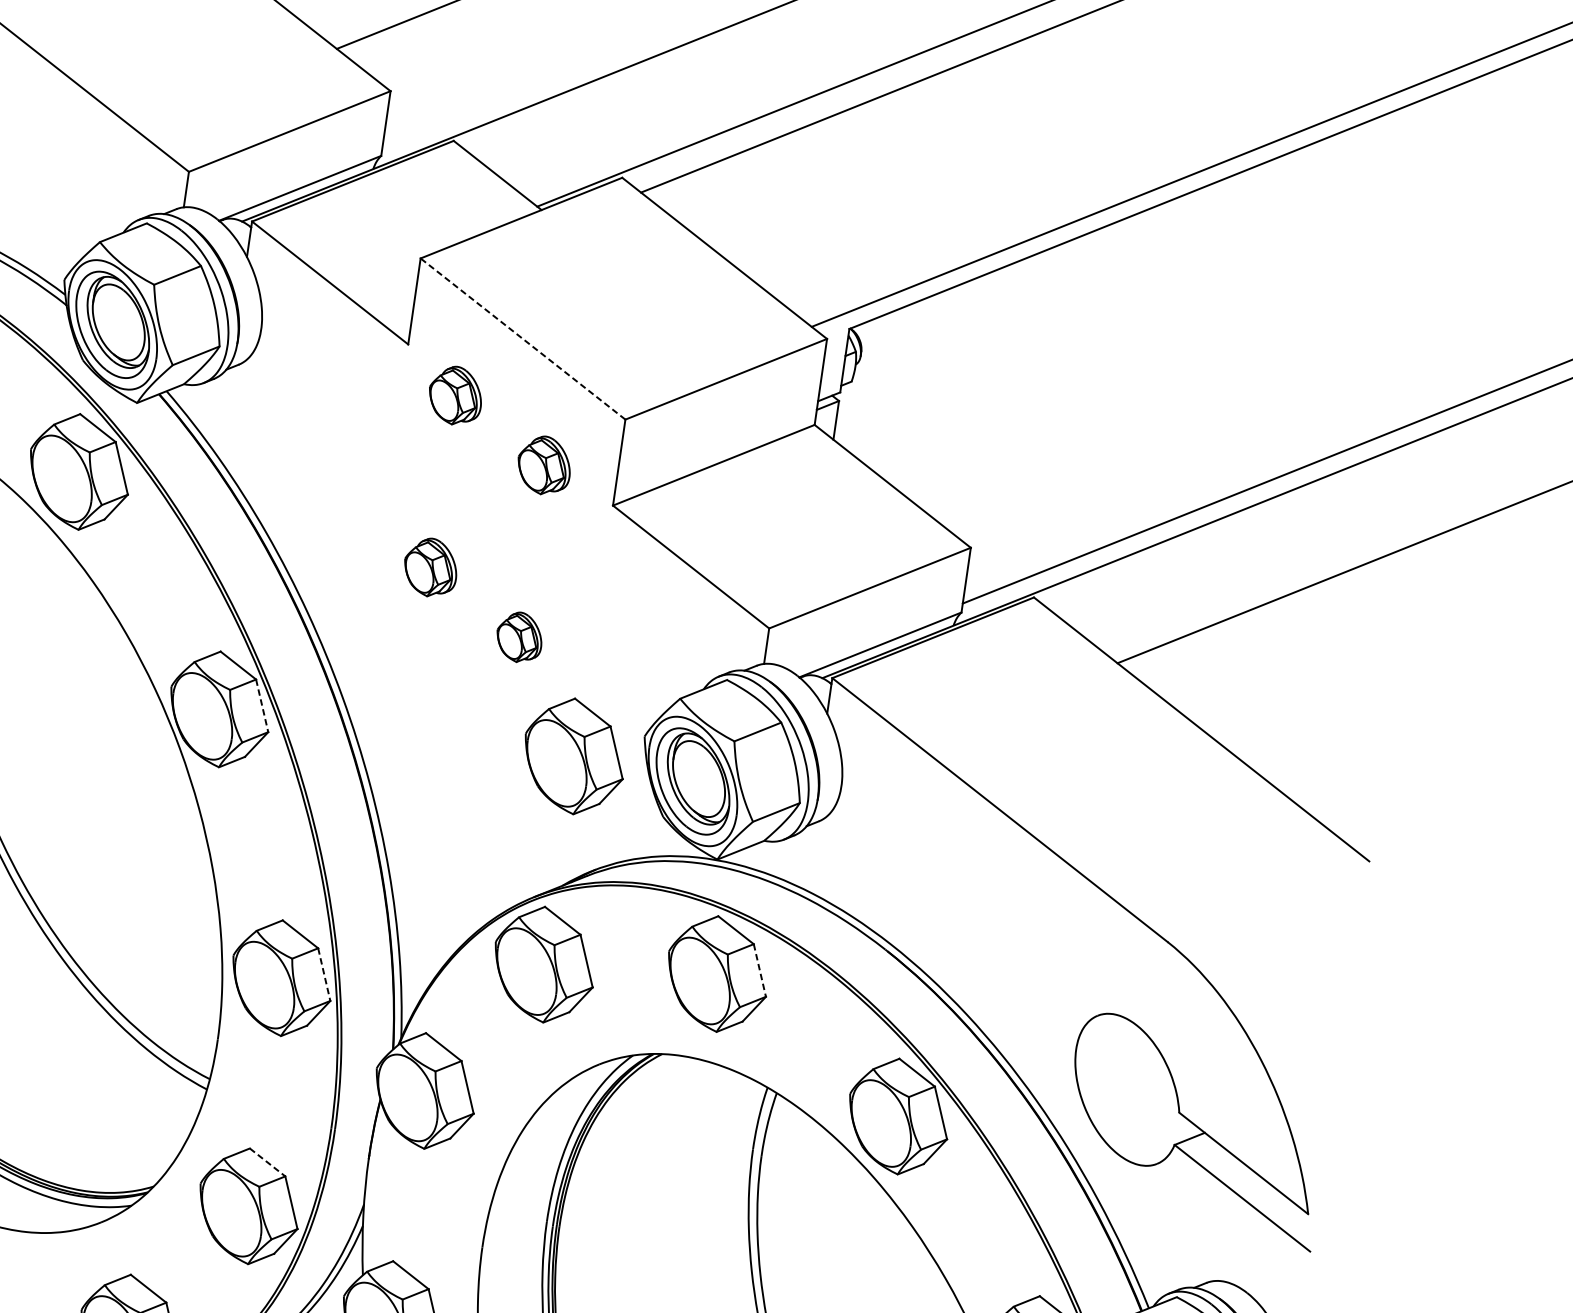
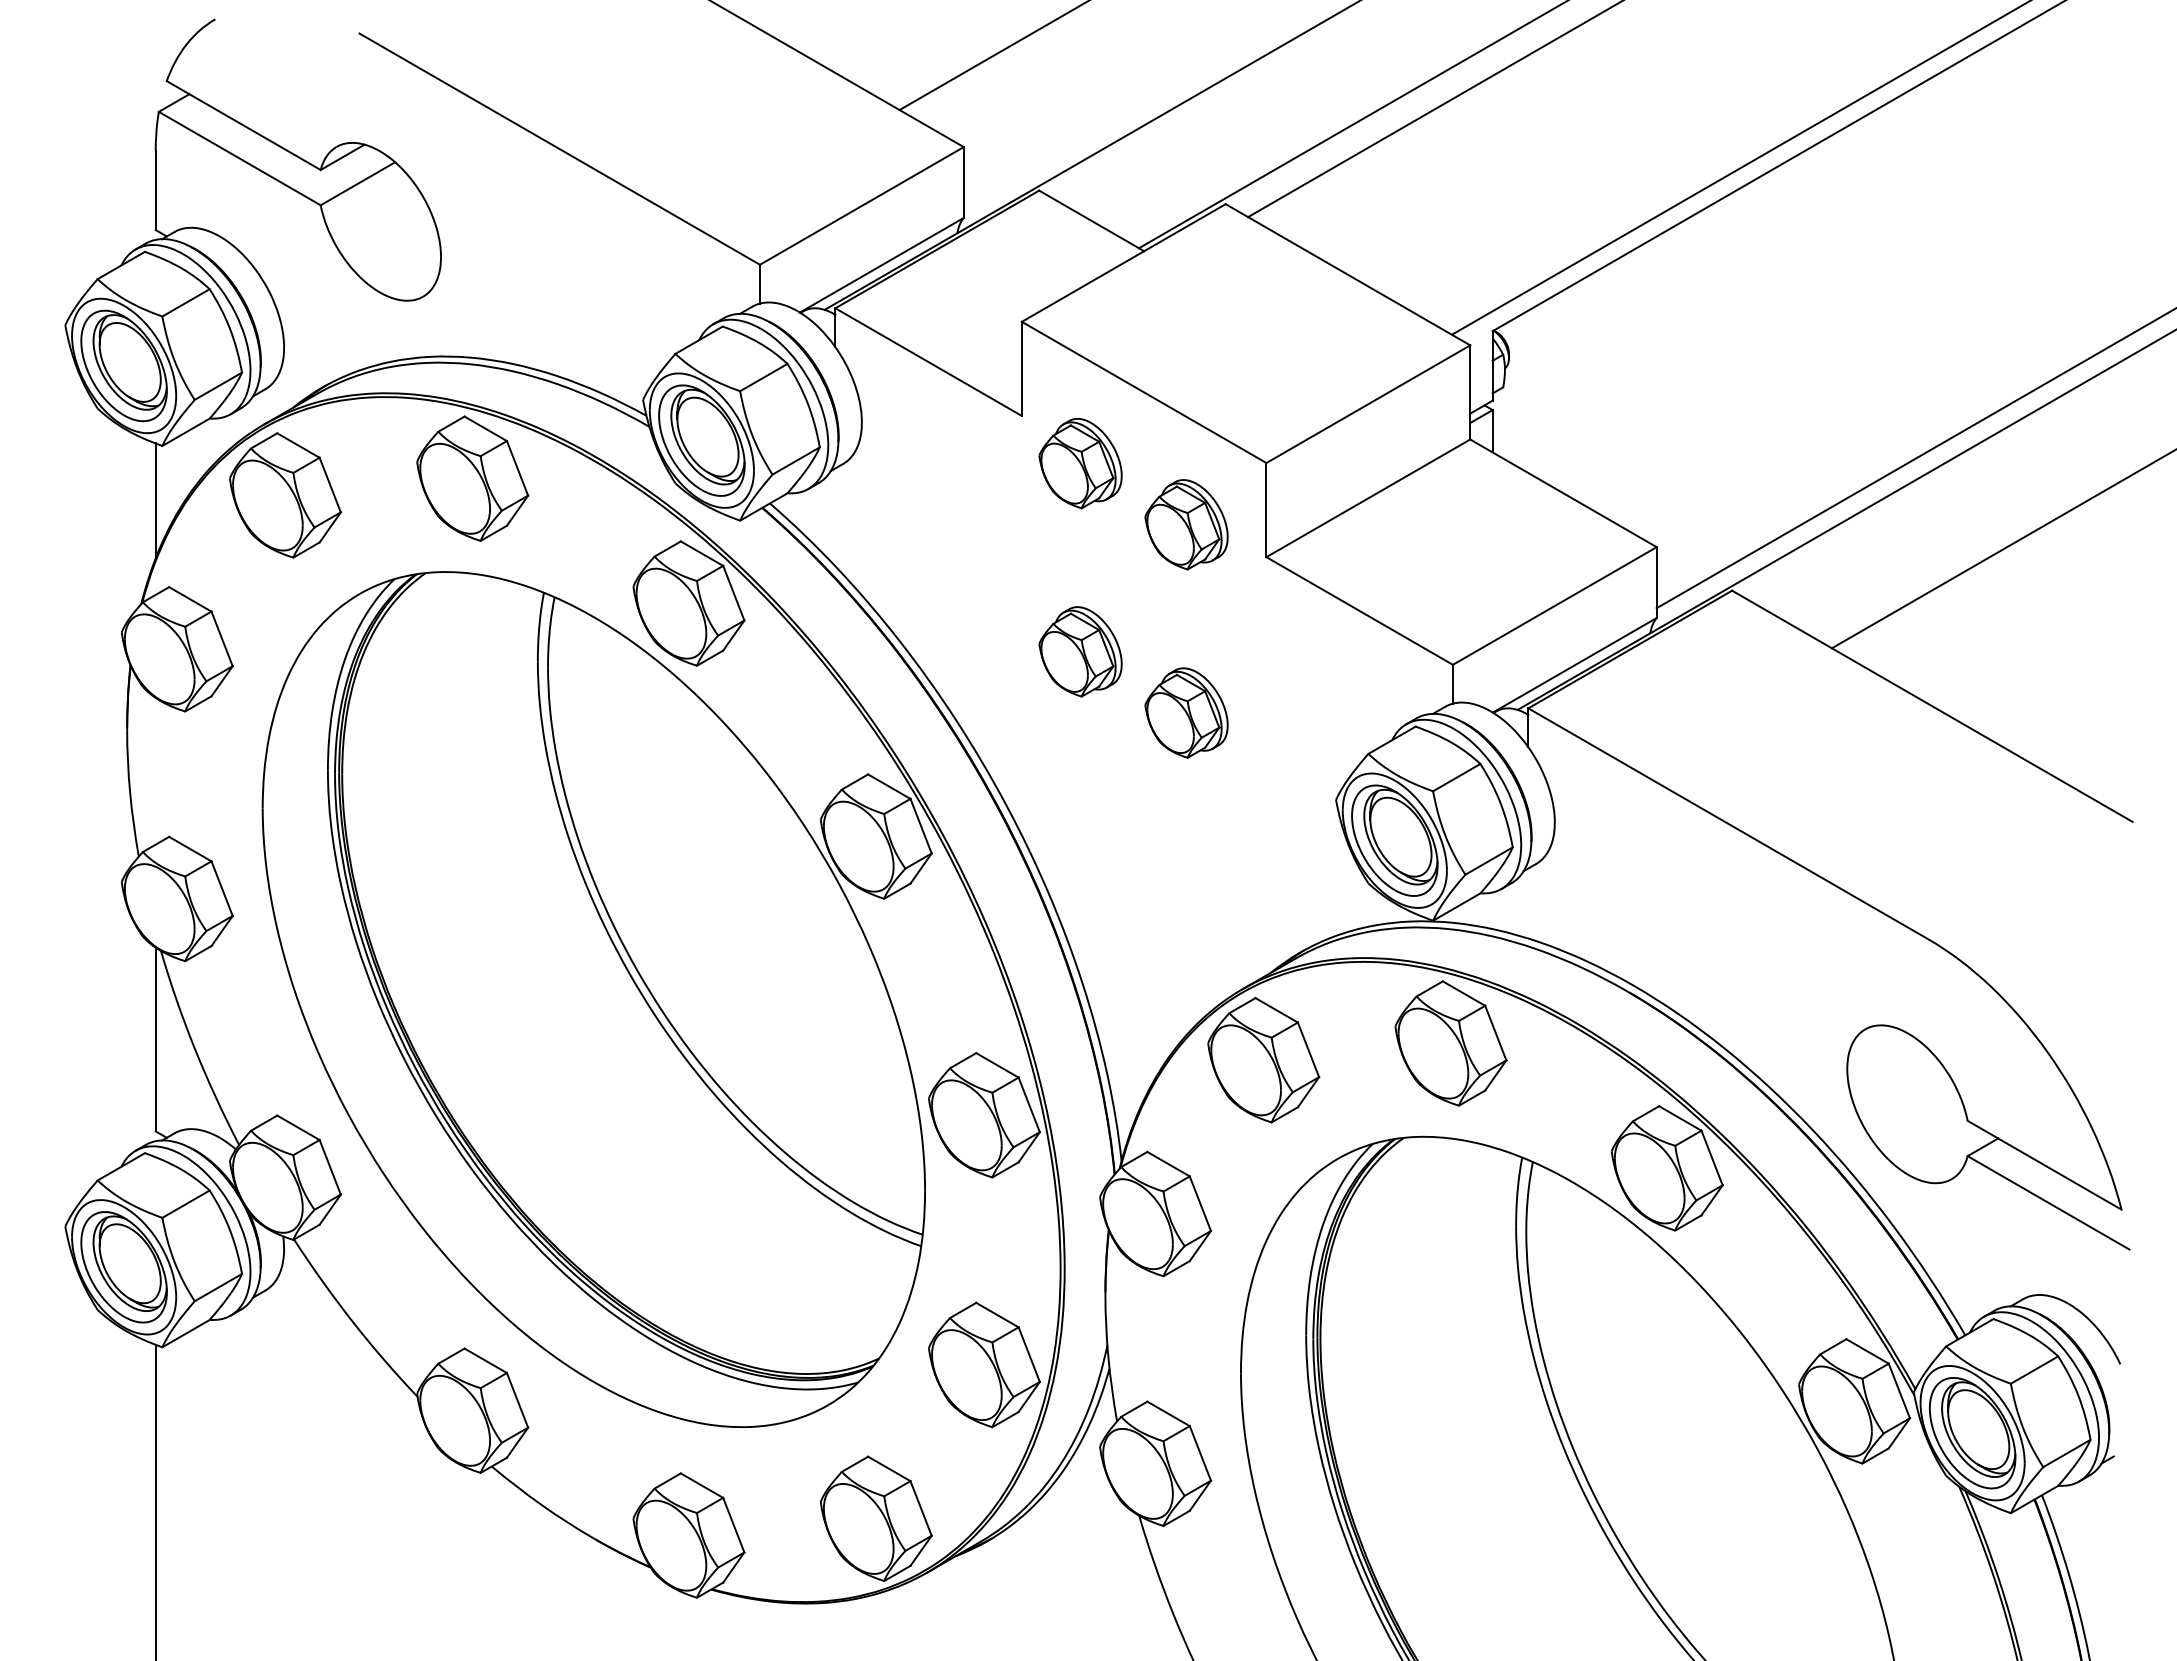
line: (522, 339) -> (1143, 392), dashed -> solid
part: (455, 395) -> (1080, 463), size x1.43
part: (544, 465) -> (1186, 524), size x1.43
part: (430, 567) -> (1080, 651), size x1.43
part: (519, 636) -> (1186, 712), size x1.67
line: (262, 706) -> (921, 826), dashed -> solid
part: (574, 756) -> (1263, 832), removed
line: (759, 970) -> (1495, 1033), dashed -> solid
line: (324, 975) -> (1029, 1105), dashed -> solid
line: (267, 1162) -> (997, 1315), dashed -> solid

